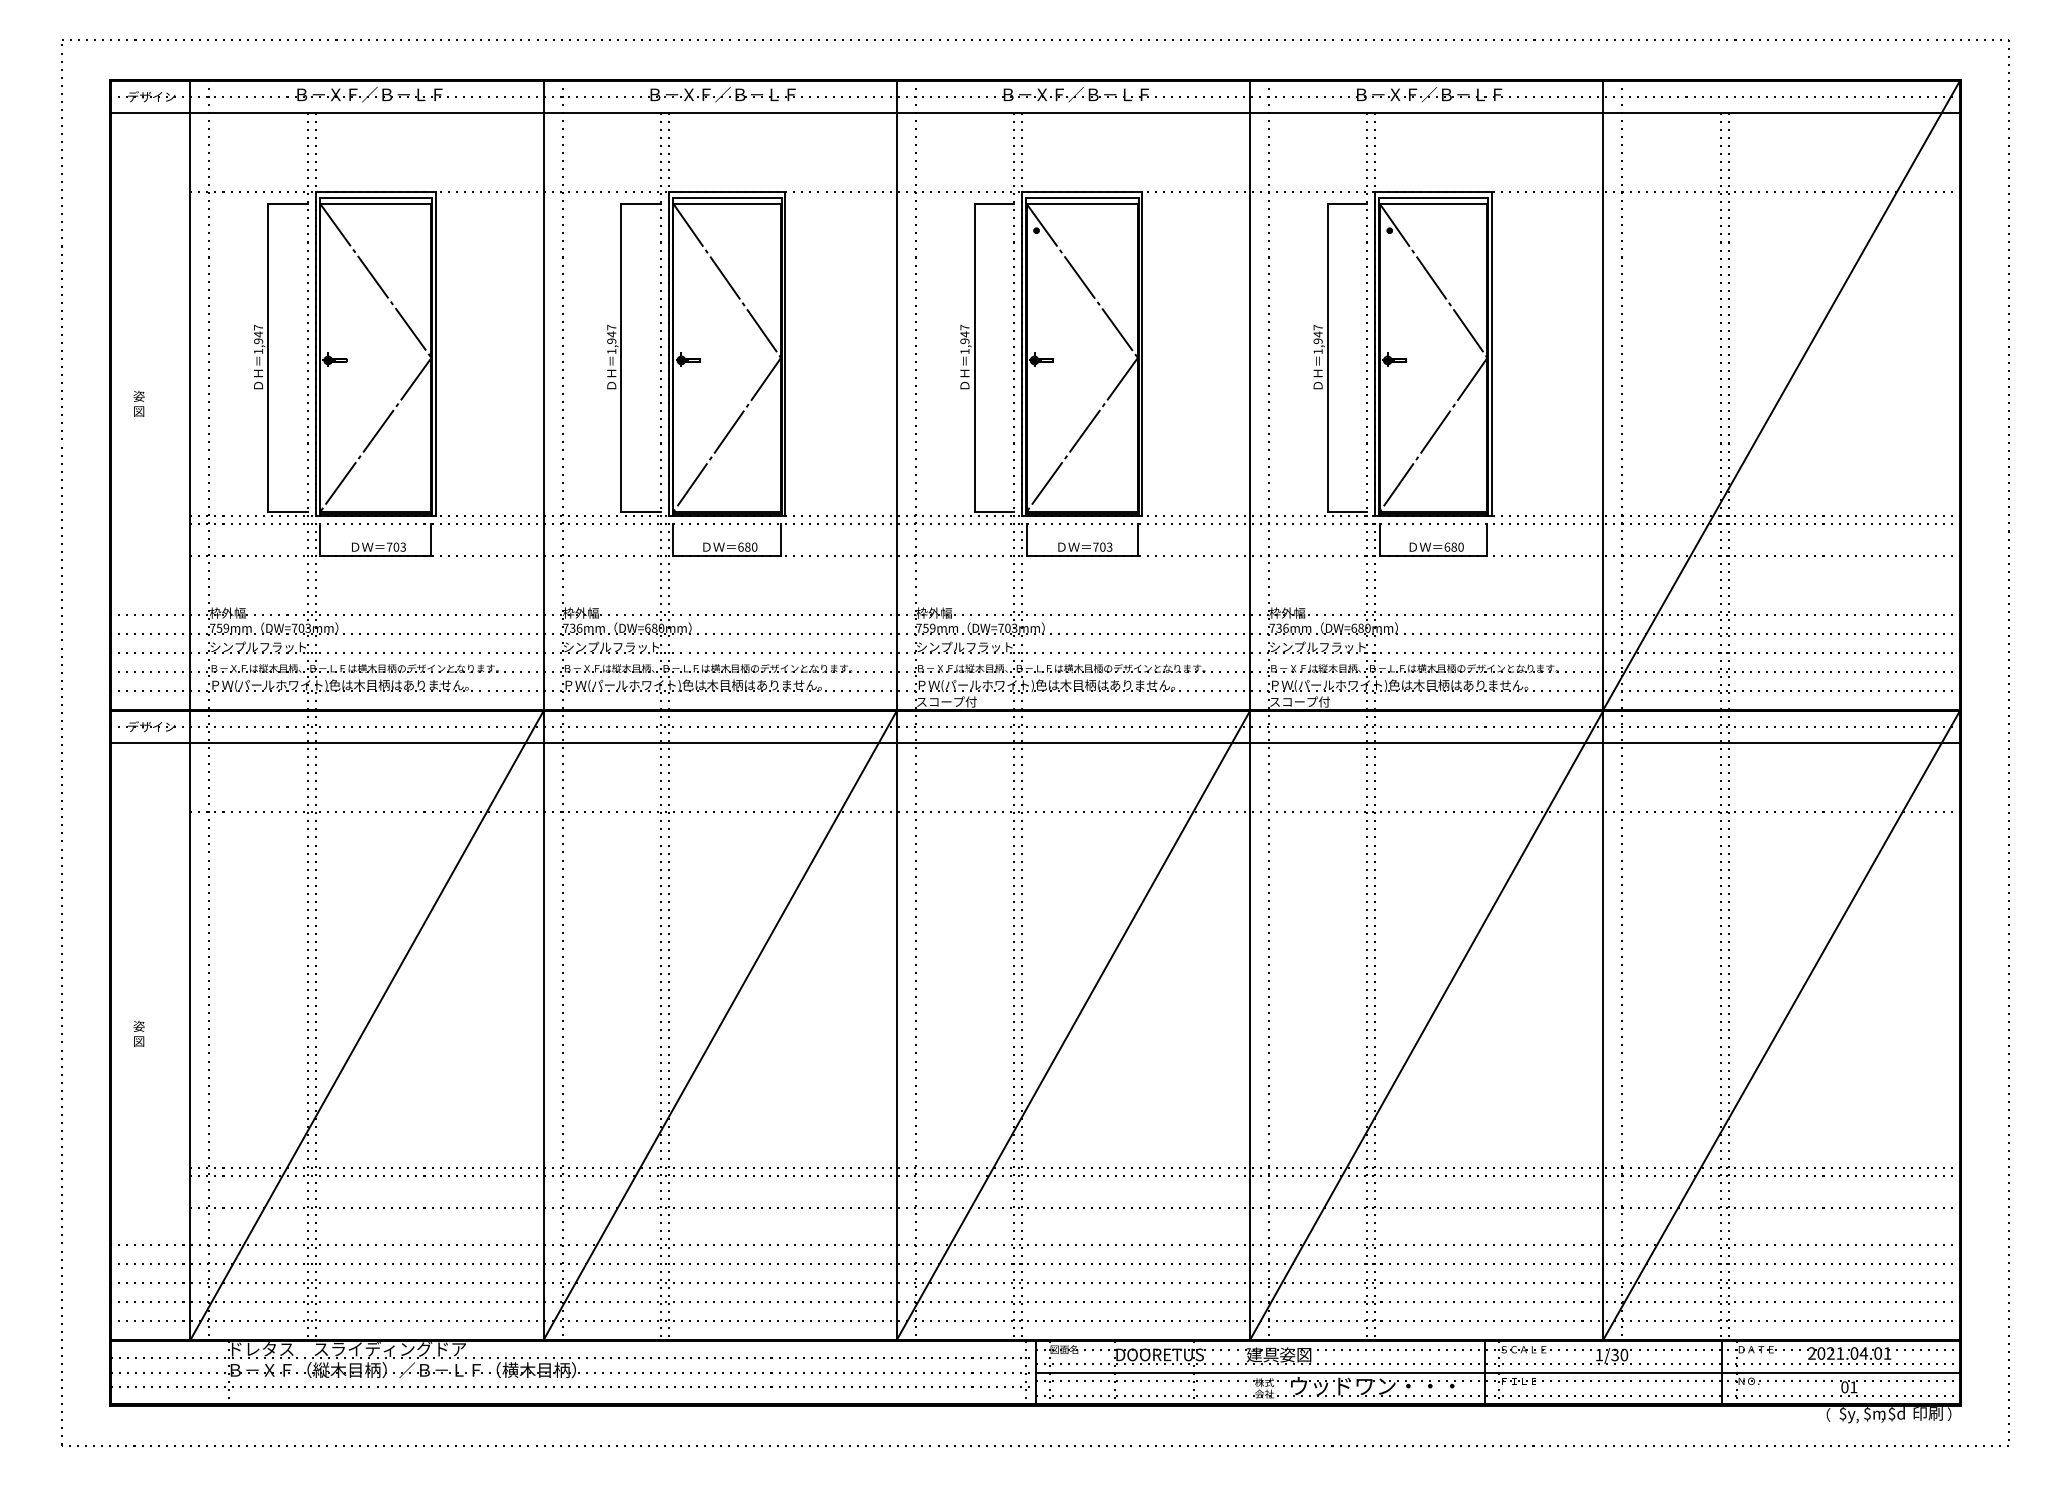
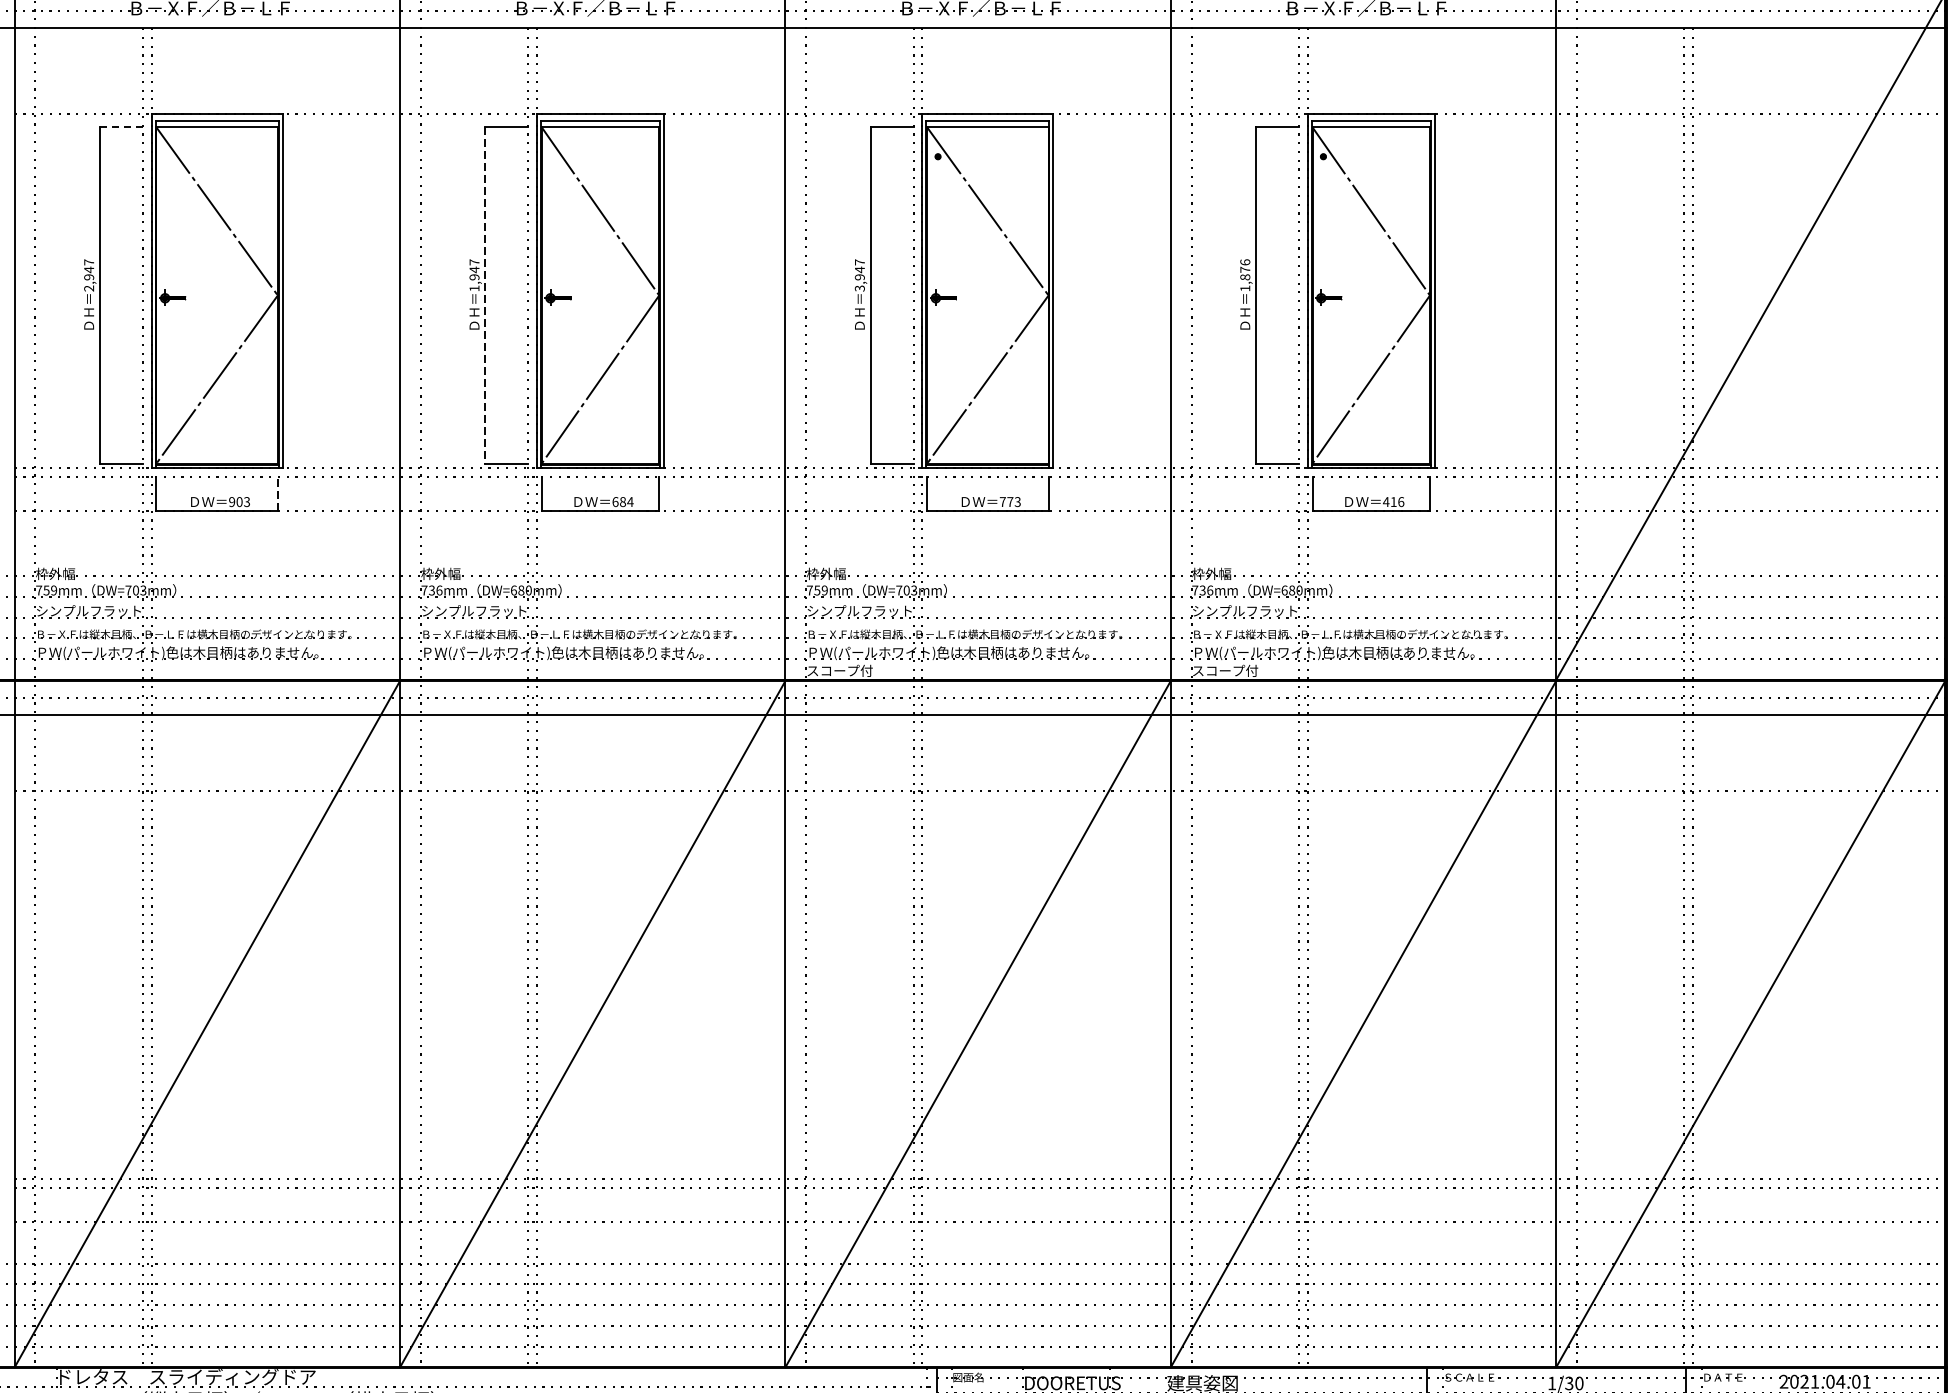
line: (288, 203) -> (121, 127), solid -> dashed
text: (1317, 334) -> (1244, 269), 1,947 -> 1,876
text: (258, 351) -> (89, 288), 1,947 -> 2,947
text: (964, 351) -> (859, 288), 1,947 -> 3,947
line: (621, 358) -> (485, 296), solid -> dashed
line: (431, 539) -> (277, 493), solid -> dashed
text: (389, 546) -> (232, 501), 703 -> 903
text: (754, 546) -> (630, 501), 680 -> 684
text: (1102, 546) -> (1009, 501), 703 -> 773
text: (1453, 546) -> (1392, 501), 680 -> 416

